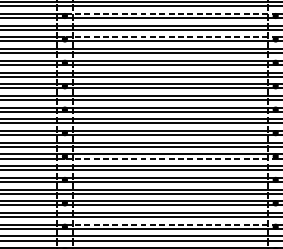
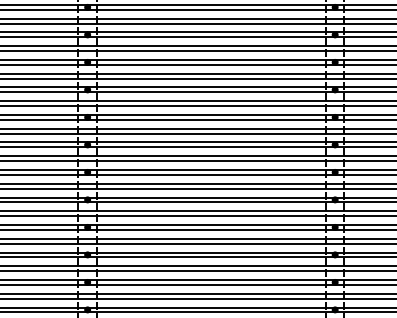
line: (170, 13) -> (211, 4), dashed -> solid
line: (170, 37) -> (211, 32), dashed -> solid
line: (170, 158) -> (211, 174), dashed -> solid
line: (170, 224) -> (211, 252), dashed -> solid

